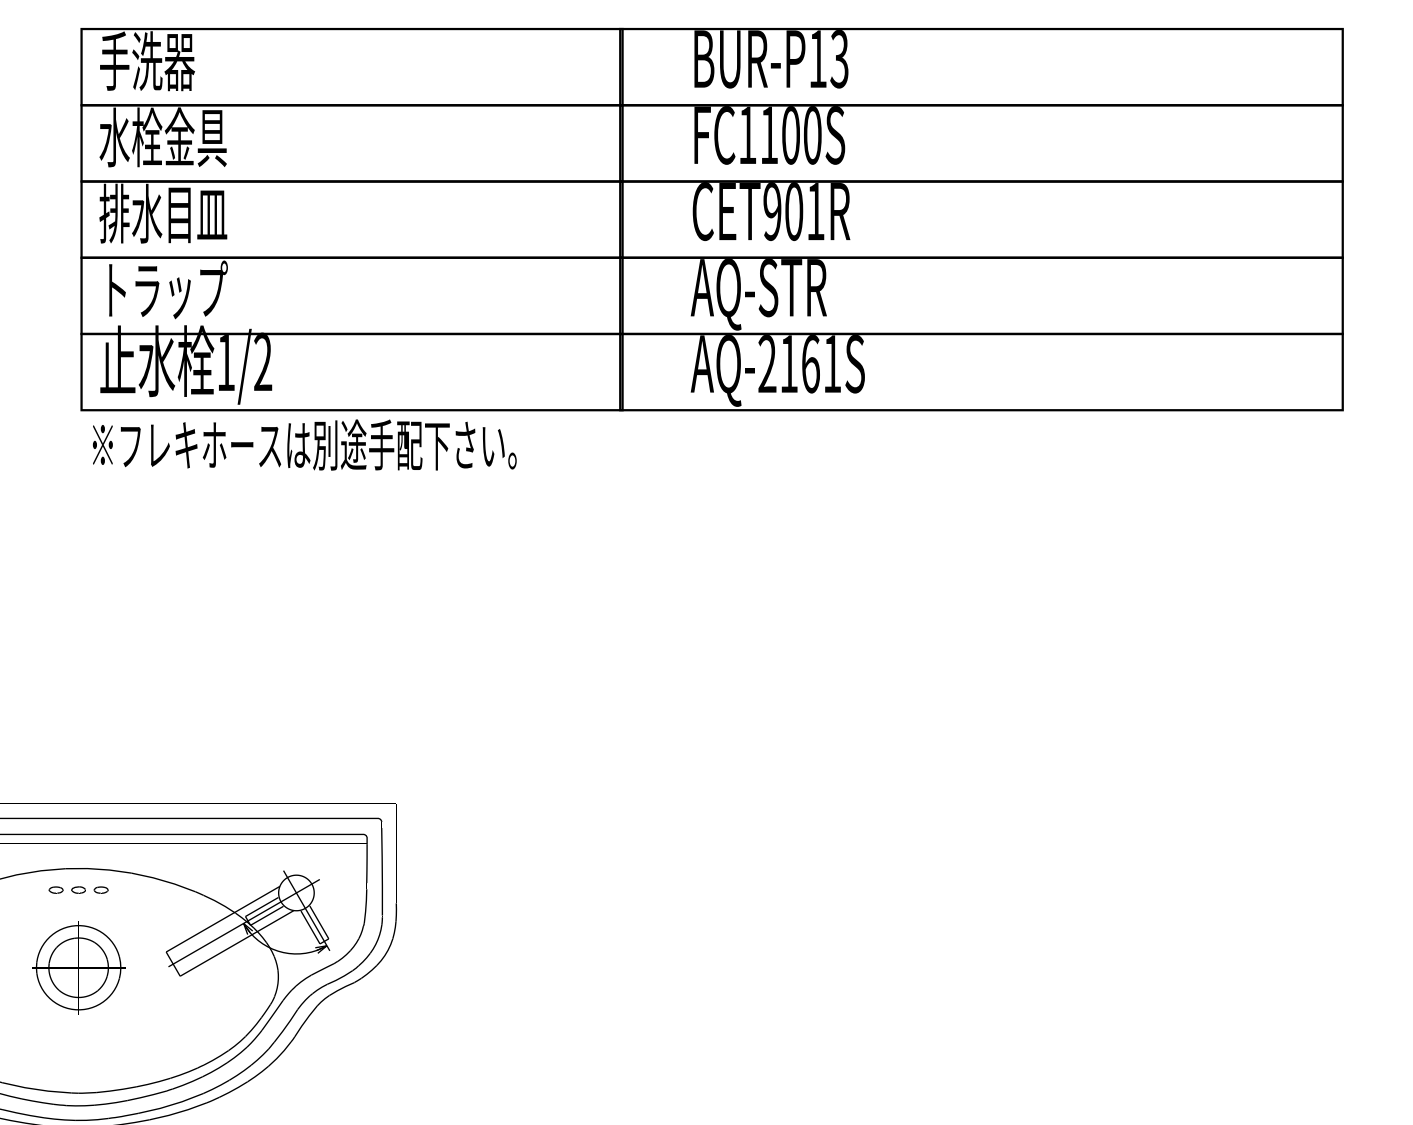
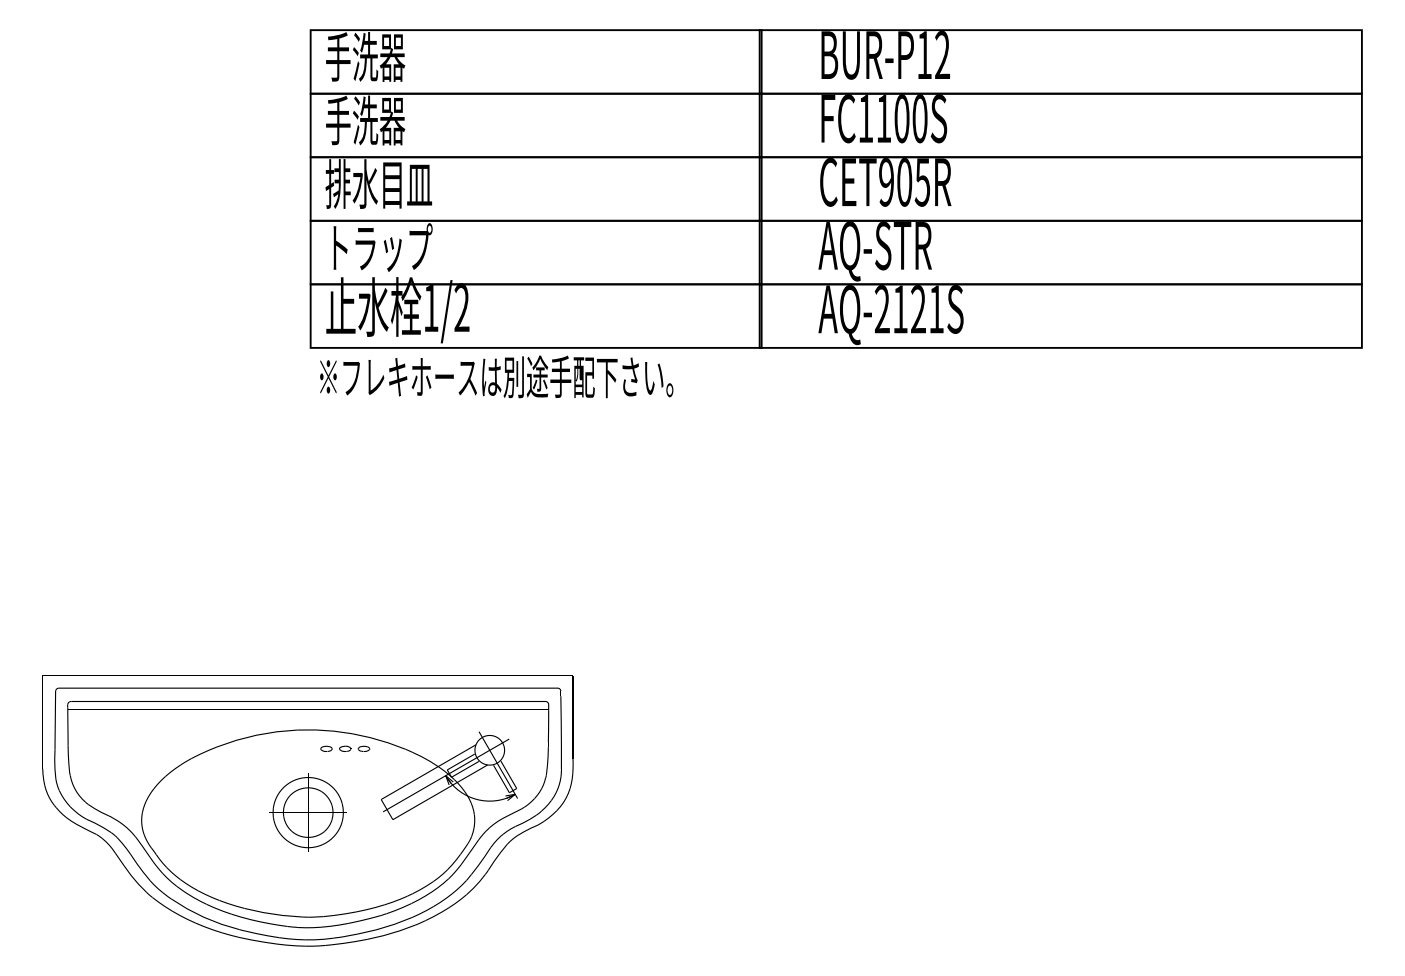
text: (839, 59) -> (942, 55), BUR-P13 -> BUR-P12
text: (162, 137) -> (378, 120), 水栓金具 -> 手洗器
text: (814, 211) -> (921, 182), CET901R -> CET905R
text: (810, 364) -> (918, 309), AQ-2161S -> AQ-2121S
part: (78, 889) -> (345, 748), moved

